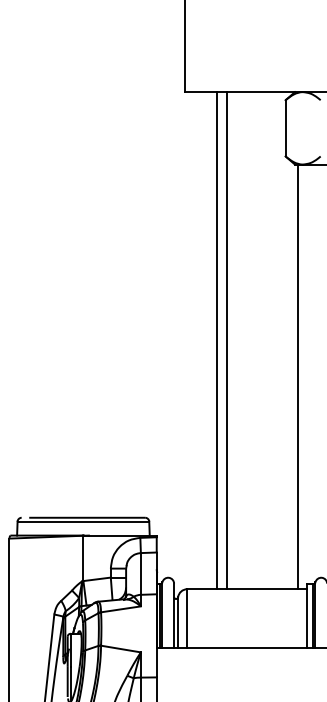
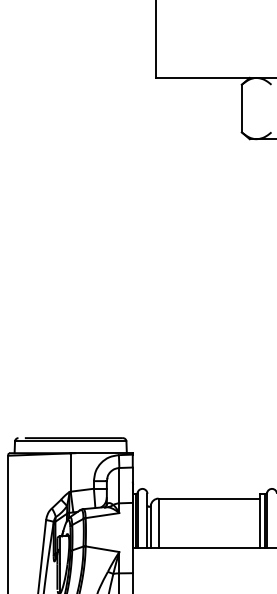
line: (216, 339) -> (183, 287), removed
line: (227, 339) -> (192, 287), removed
line: (298, 376) -> (252, 318), removed

